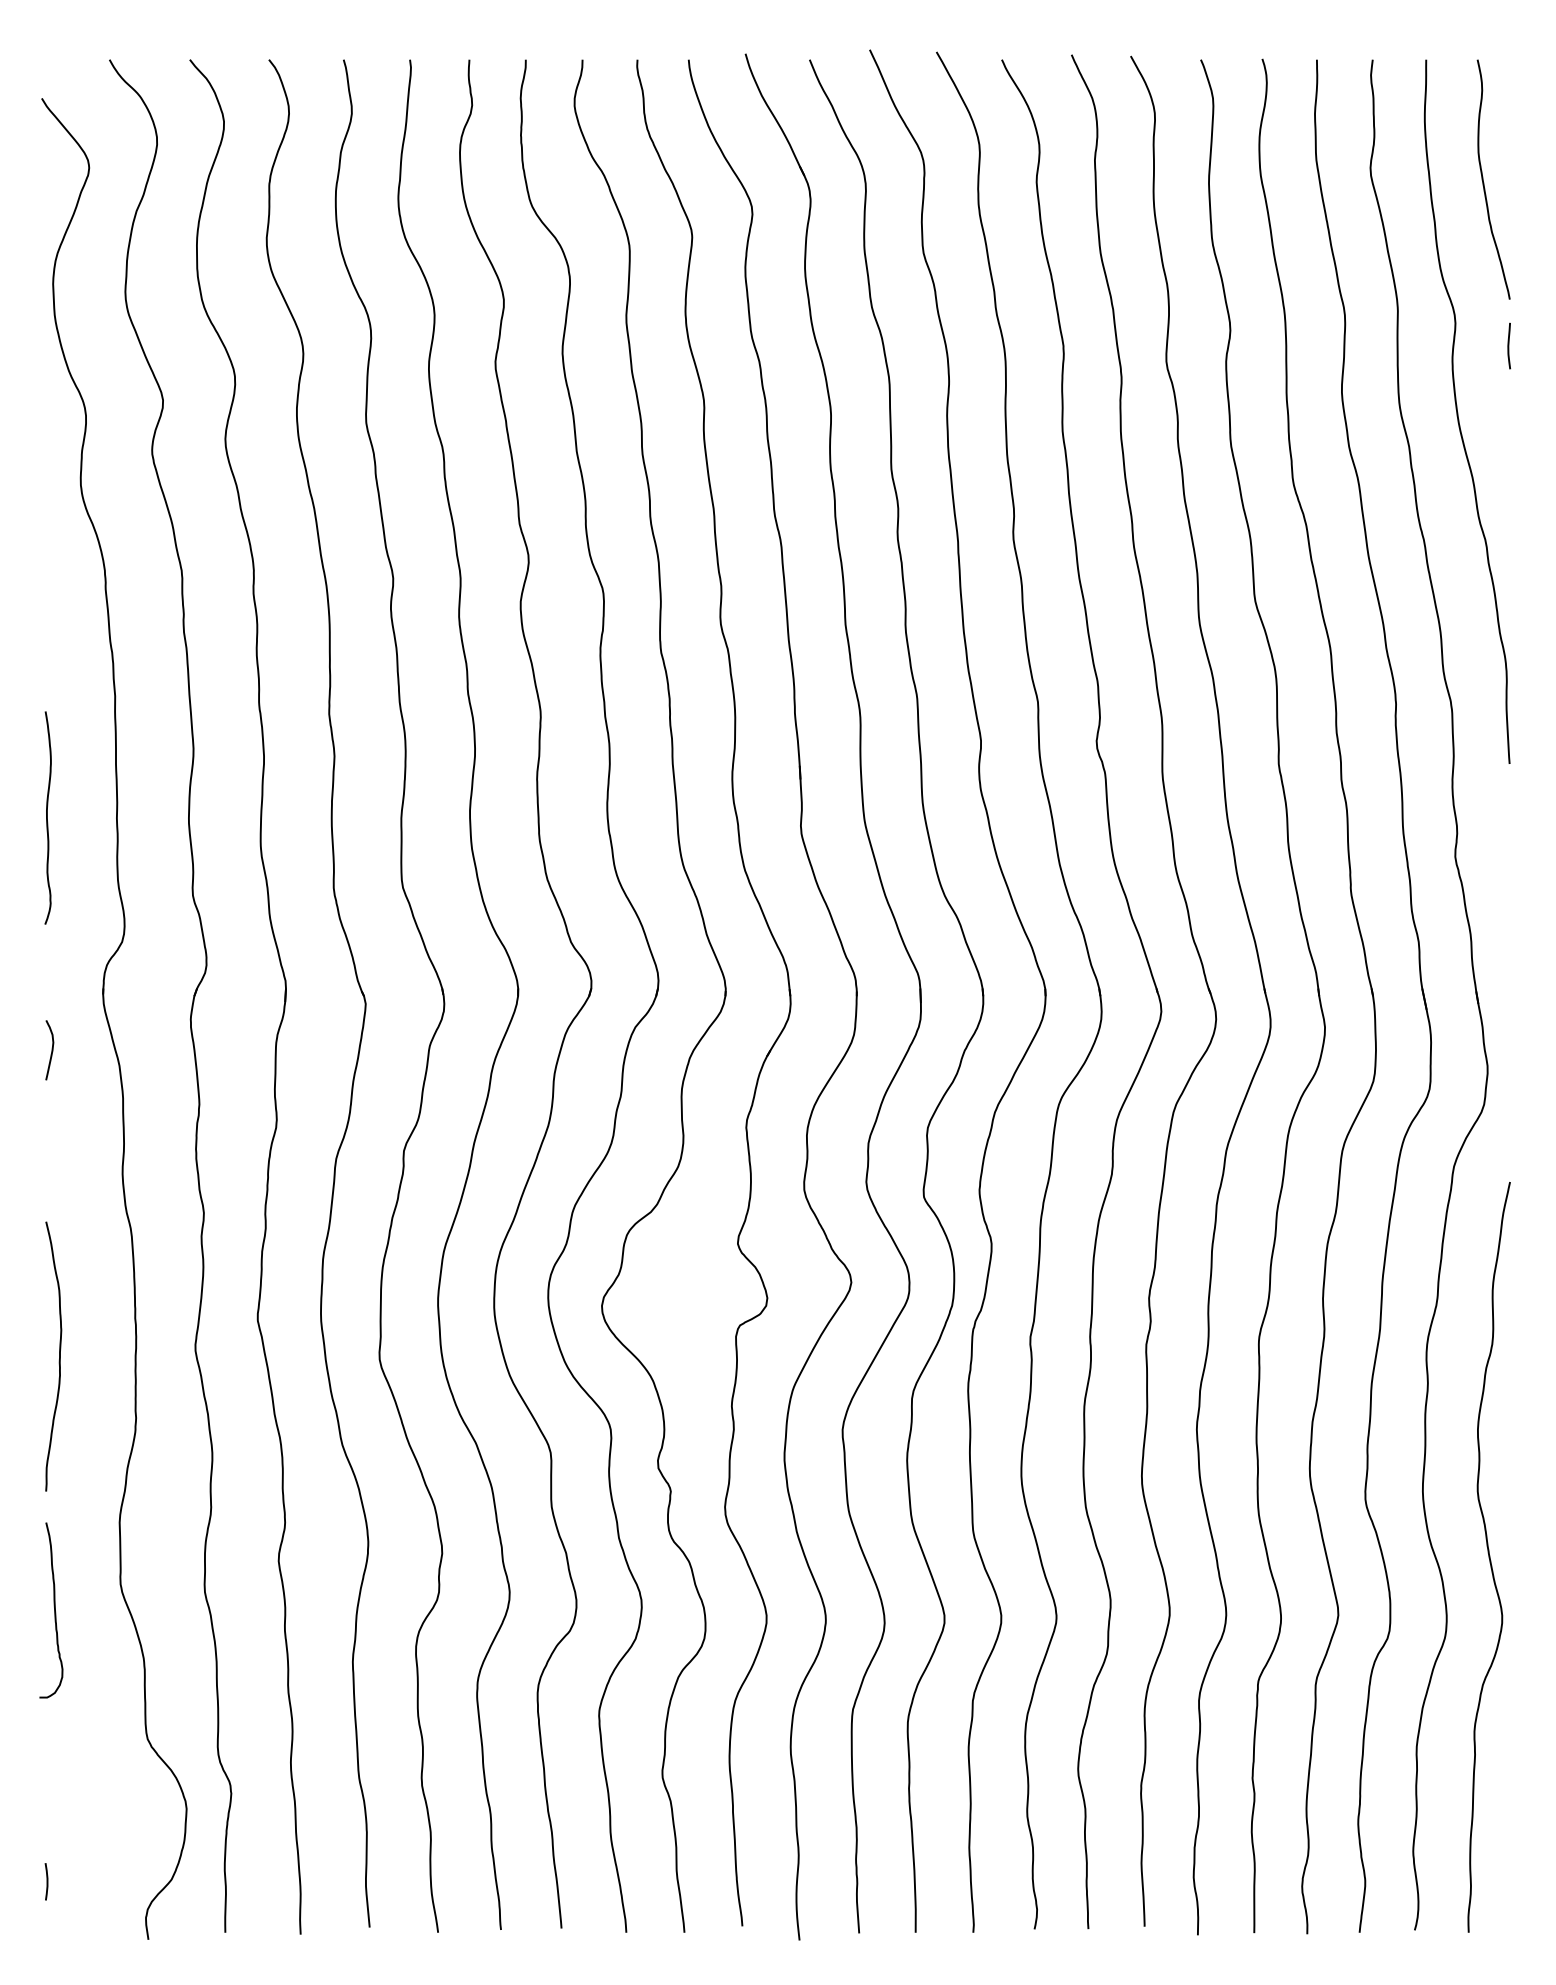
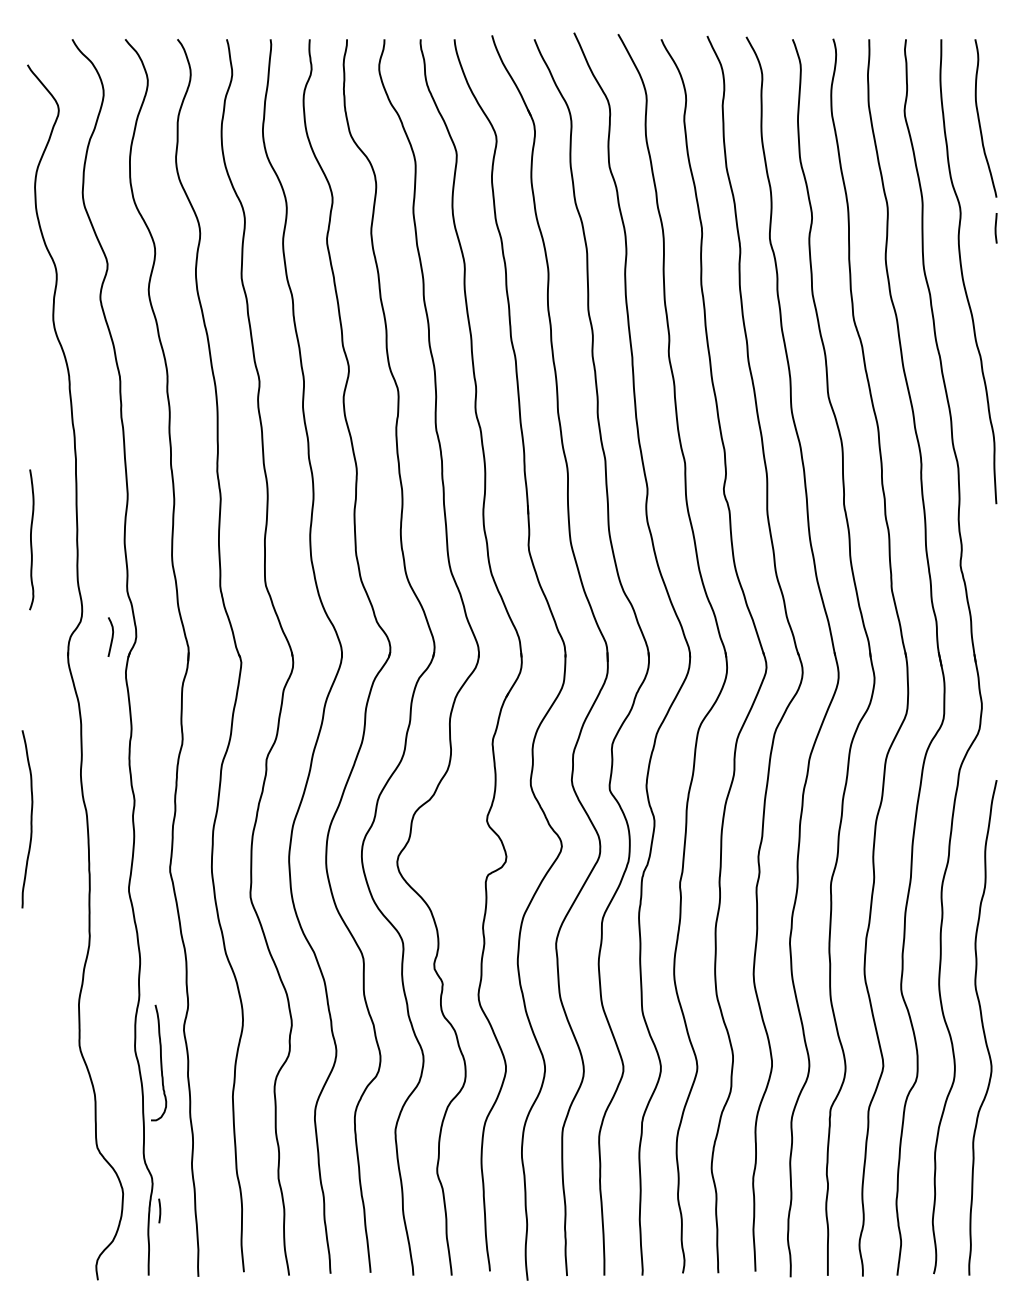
curve: (50, 1049) -> (111, 636), moved
curve: (58, 1356) -> (30, 819), moved
curve: (53, 1609) -> (160, 1062), moved
line: (46, 1881) -> (159, 1210), moved

